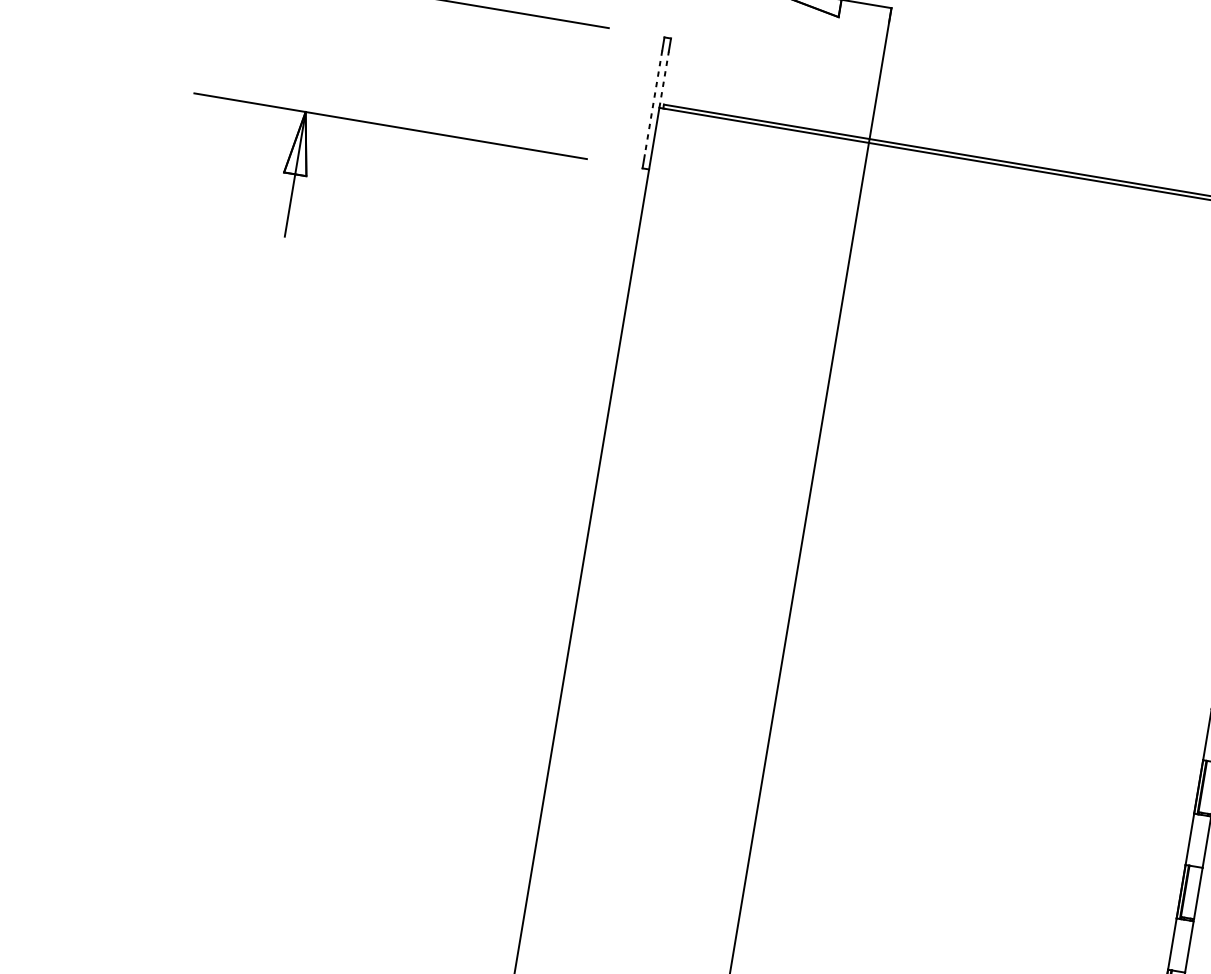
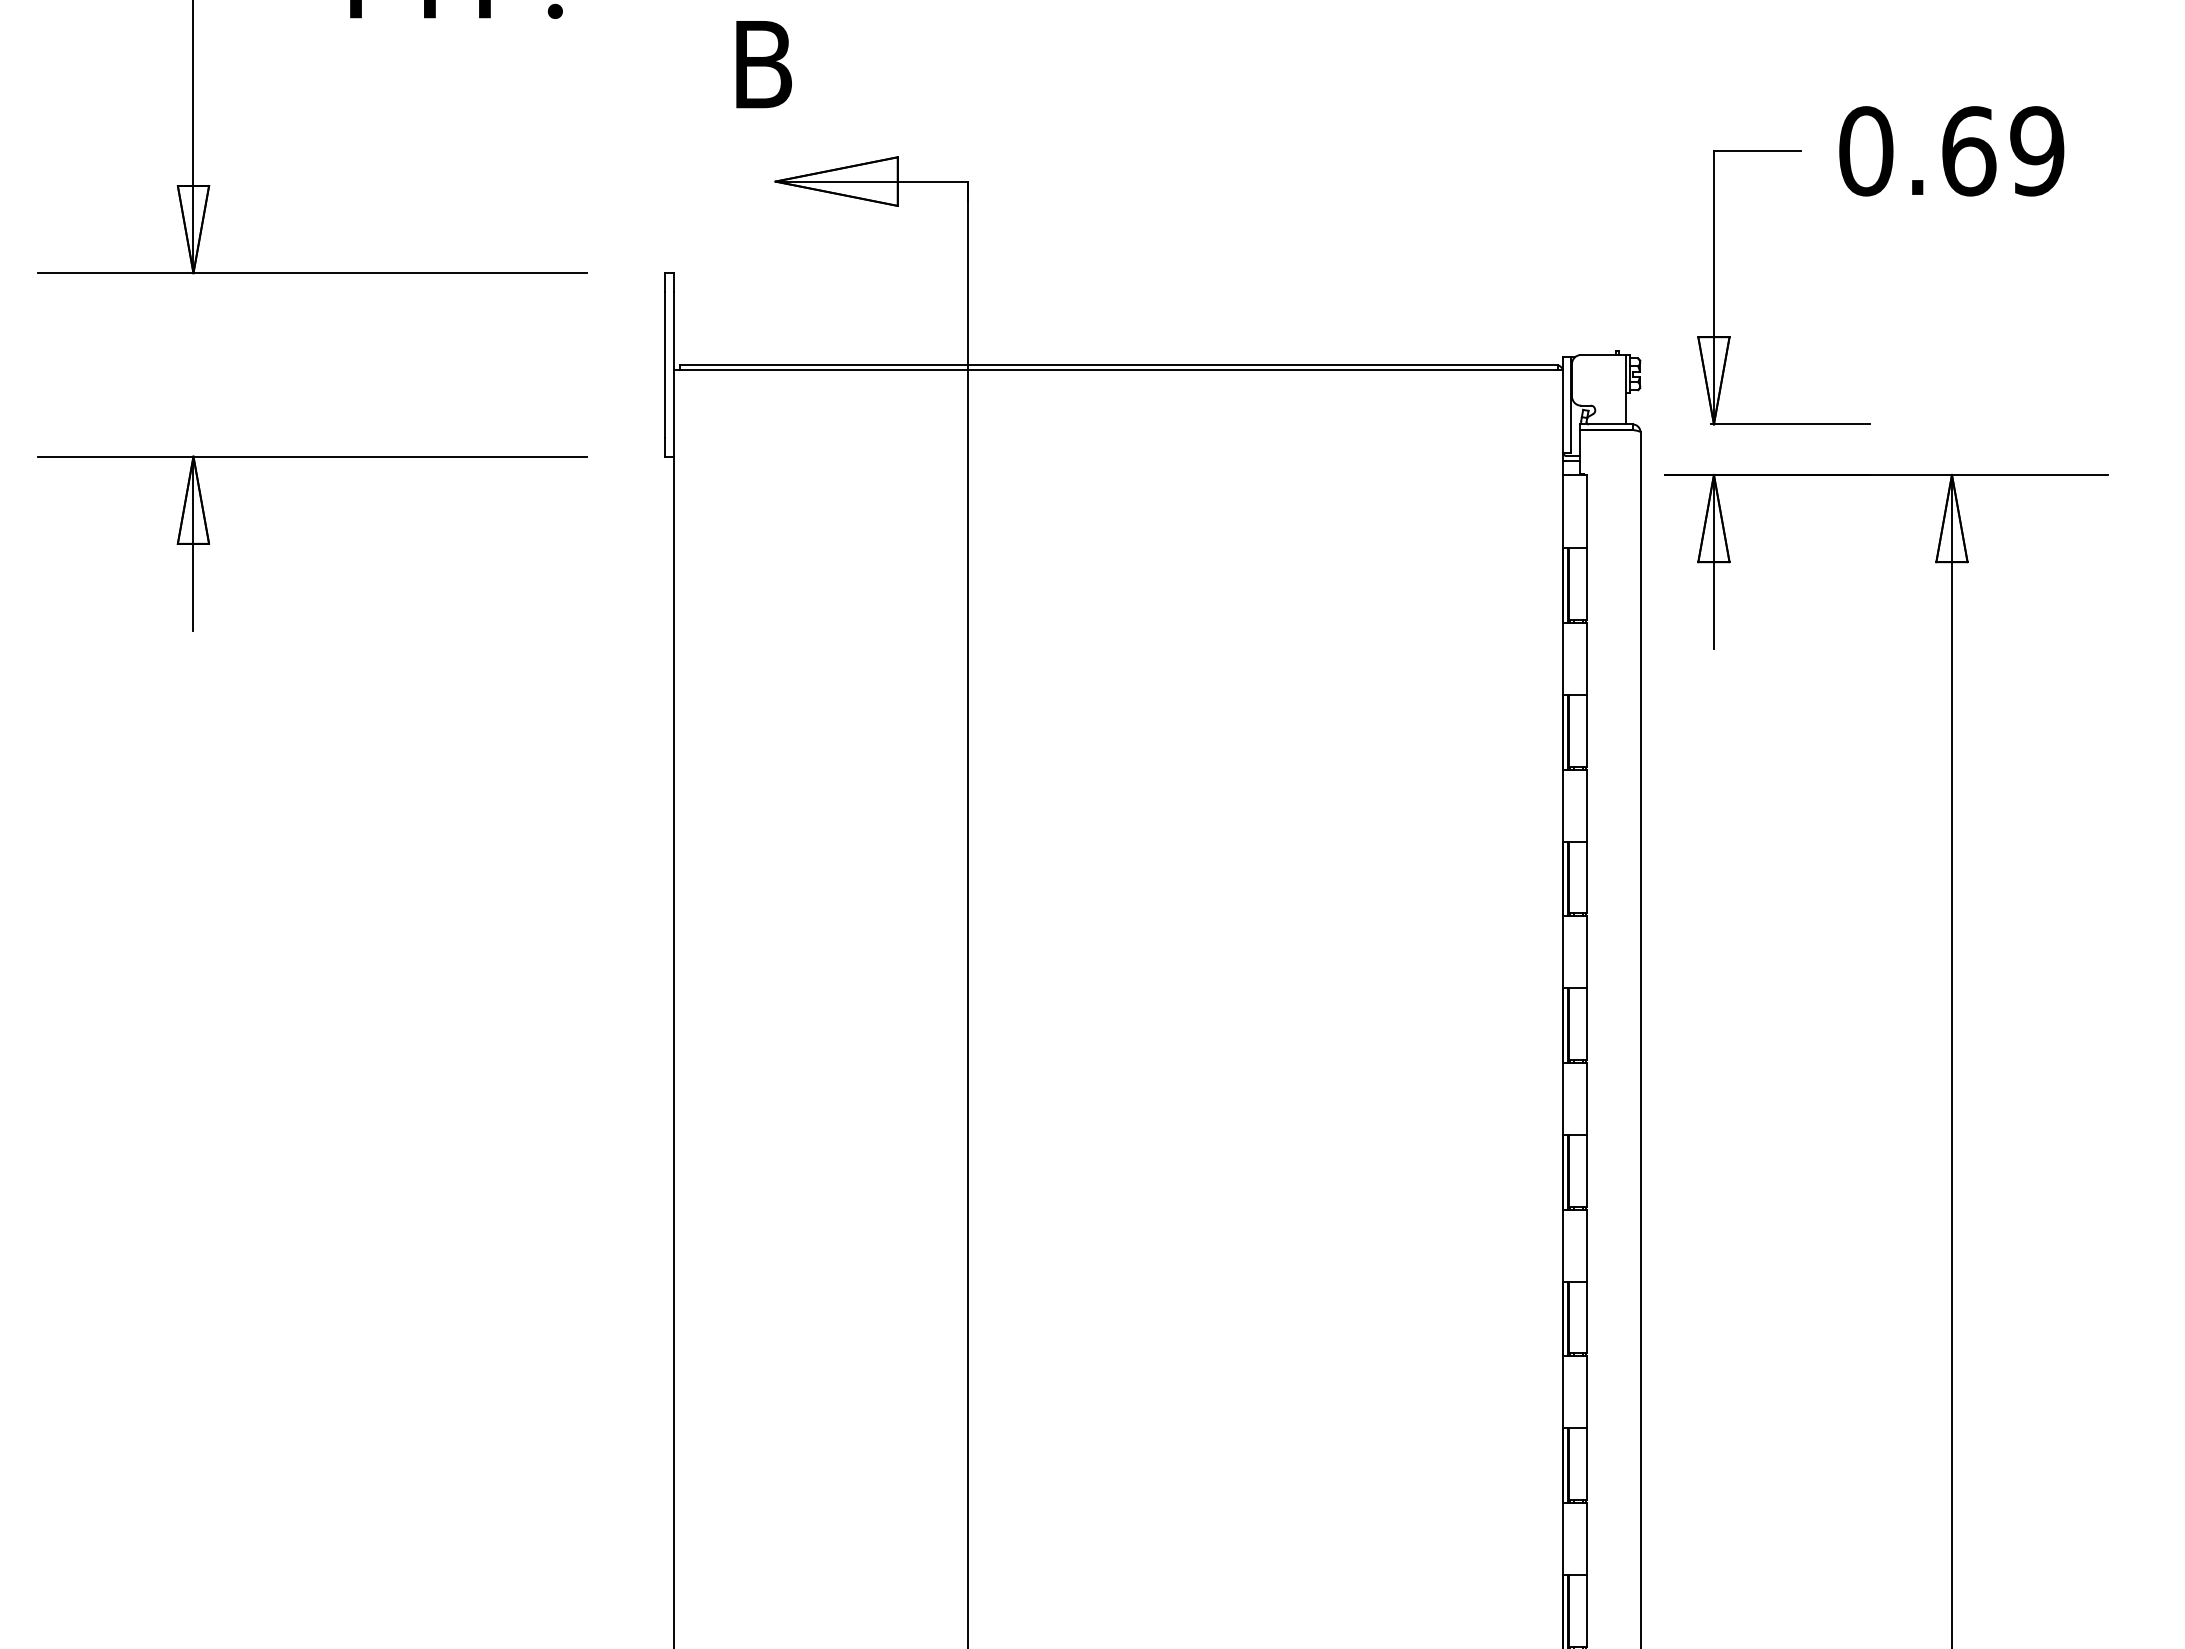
line: (664, 79) -> (674, 330), dashed -> solid
line: (653, 103) -> (665, 365), dashed -> solid

